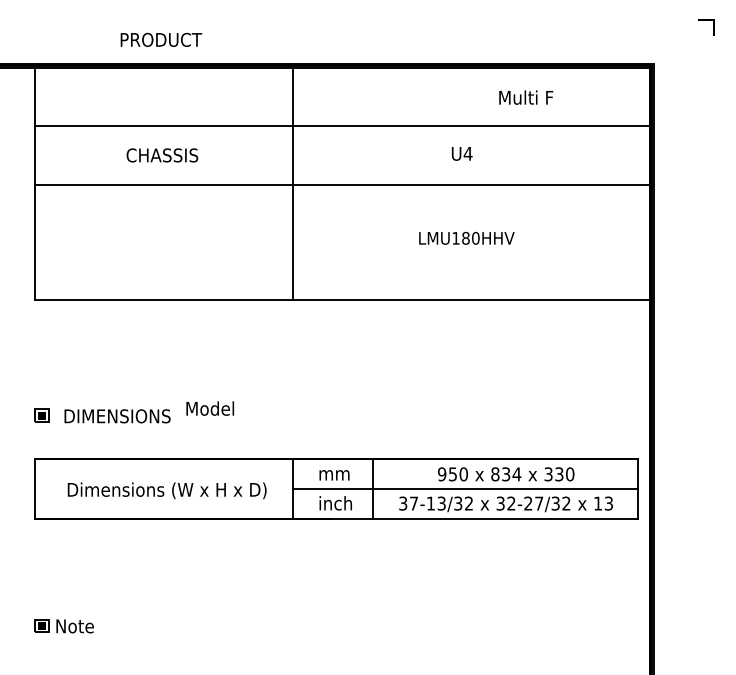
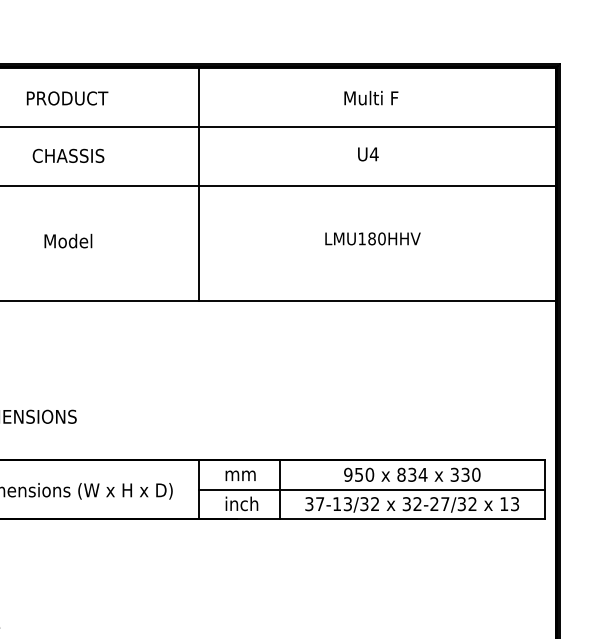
text: (161, 39) -> (67, 98), moved
text: (526, 97) -> (371, 98), moved
text: (209, 408) -> (67, 241), moved

